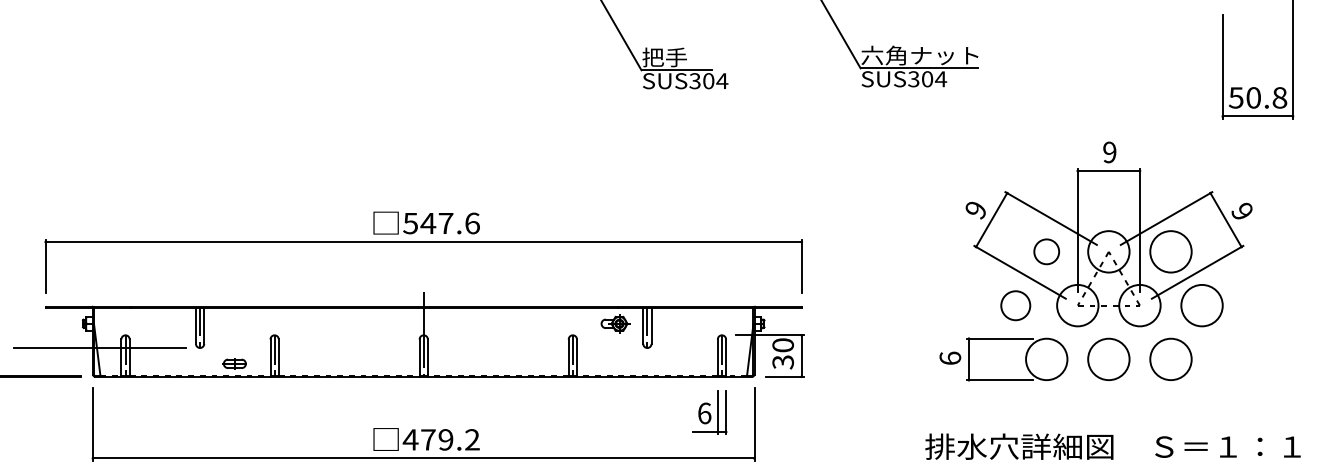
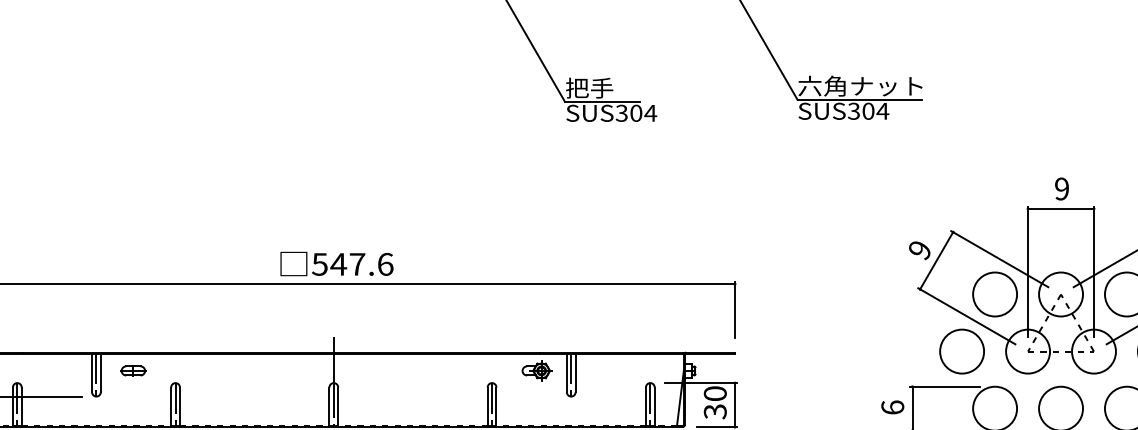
circle: (1046, 251) -> (994, 294), size x1.67
circle: (1015, 305) -> (961, 351), size x1.43
part: (234, 363) -> (132, 370), moved

